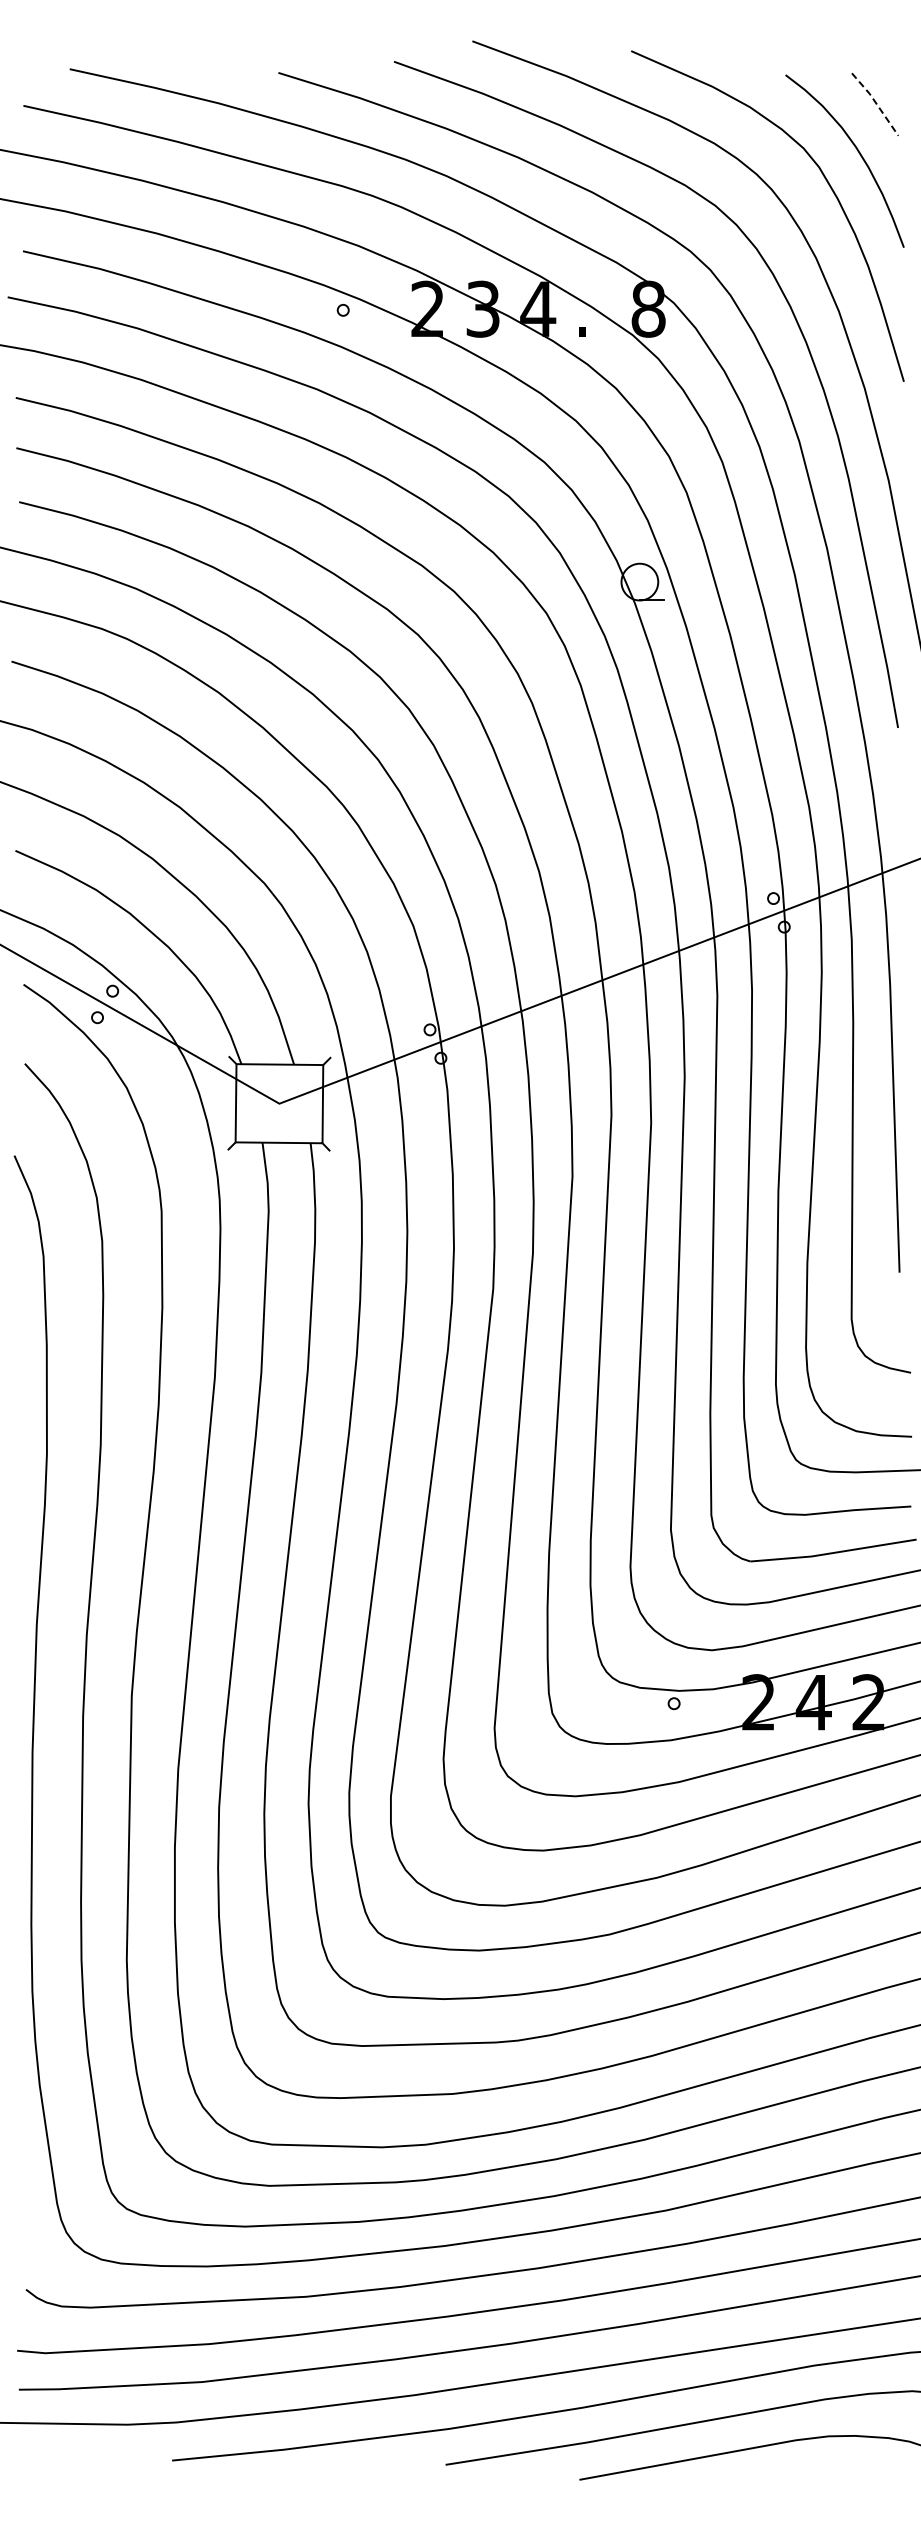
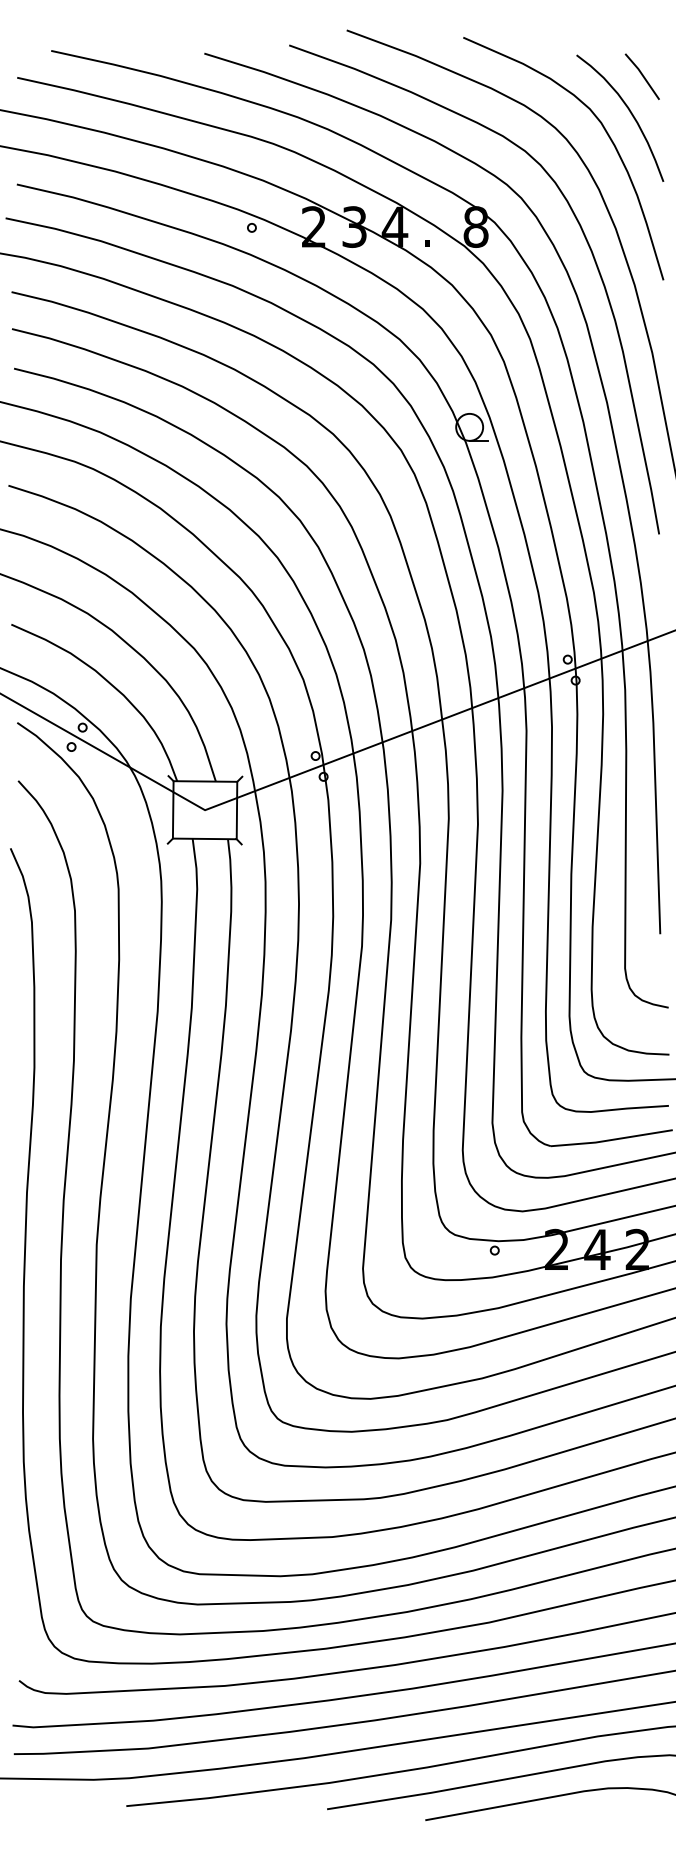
line: (875, 102) -> (642, 75), dashed -> solid

